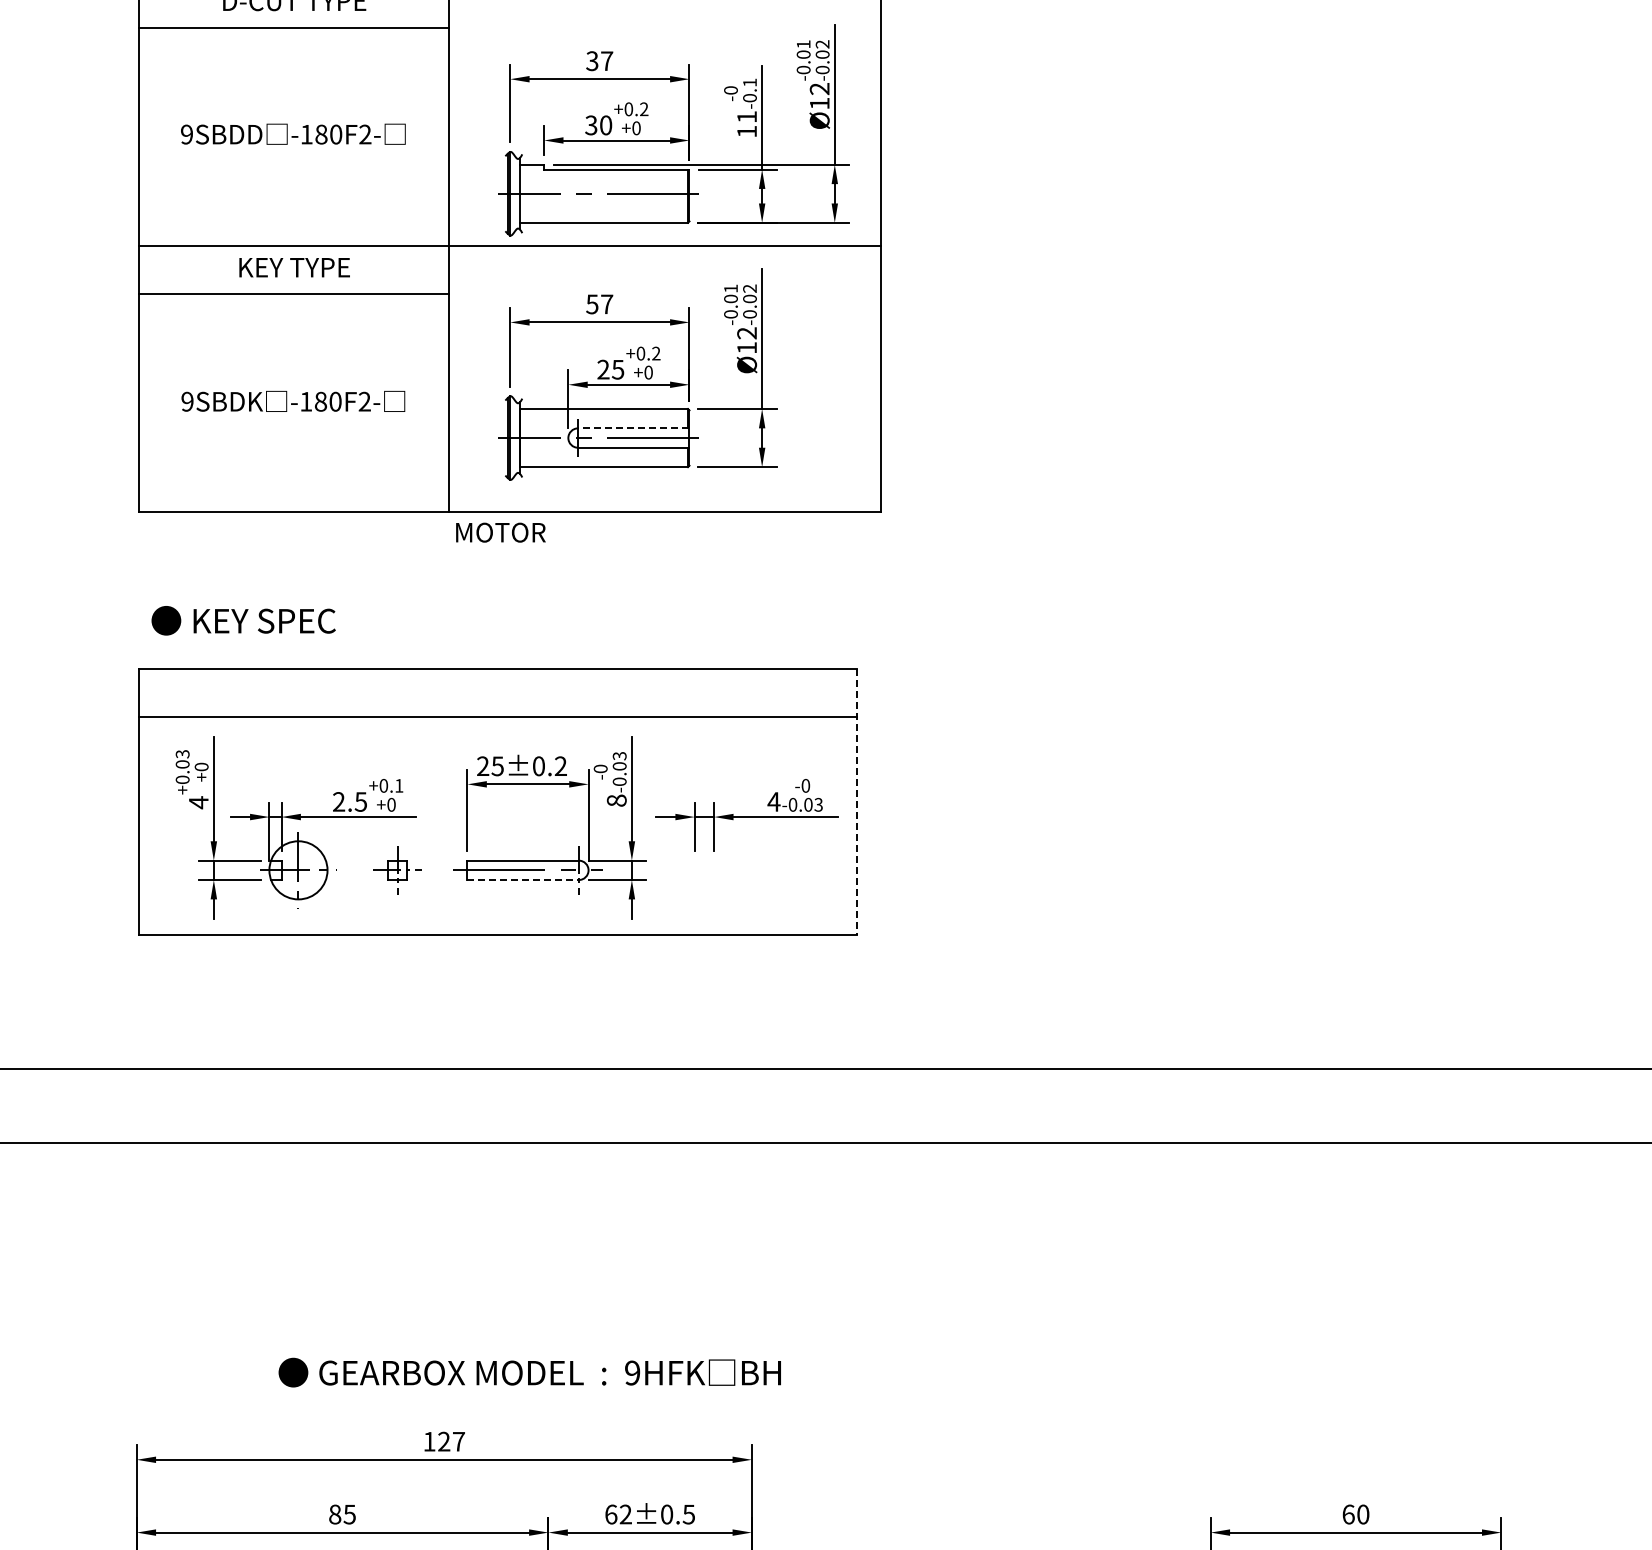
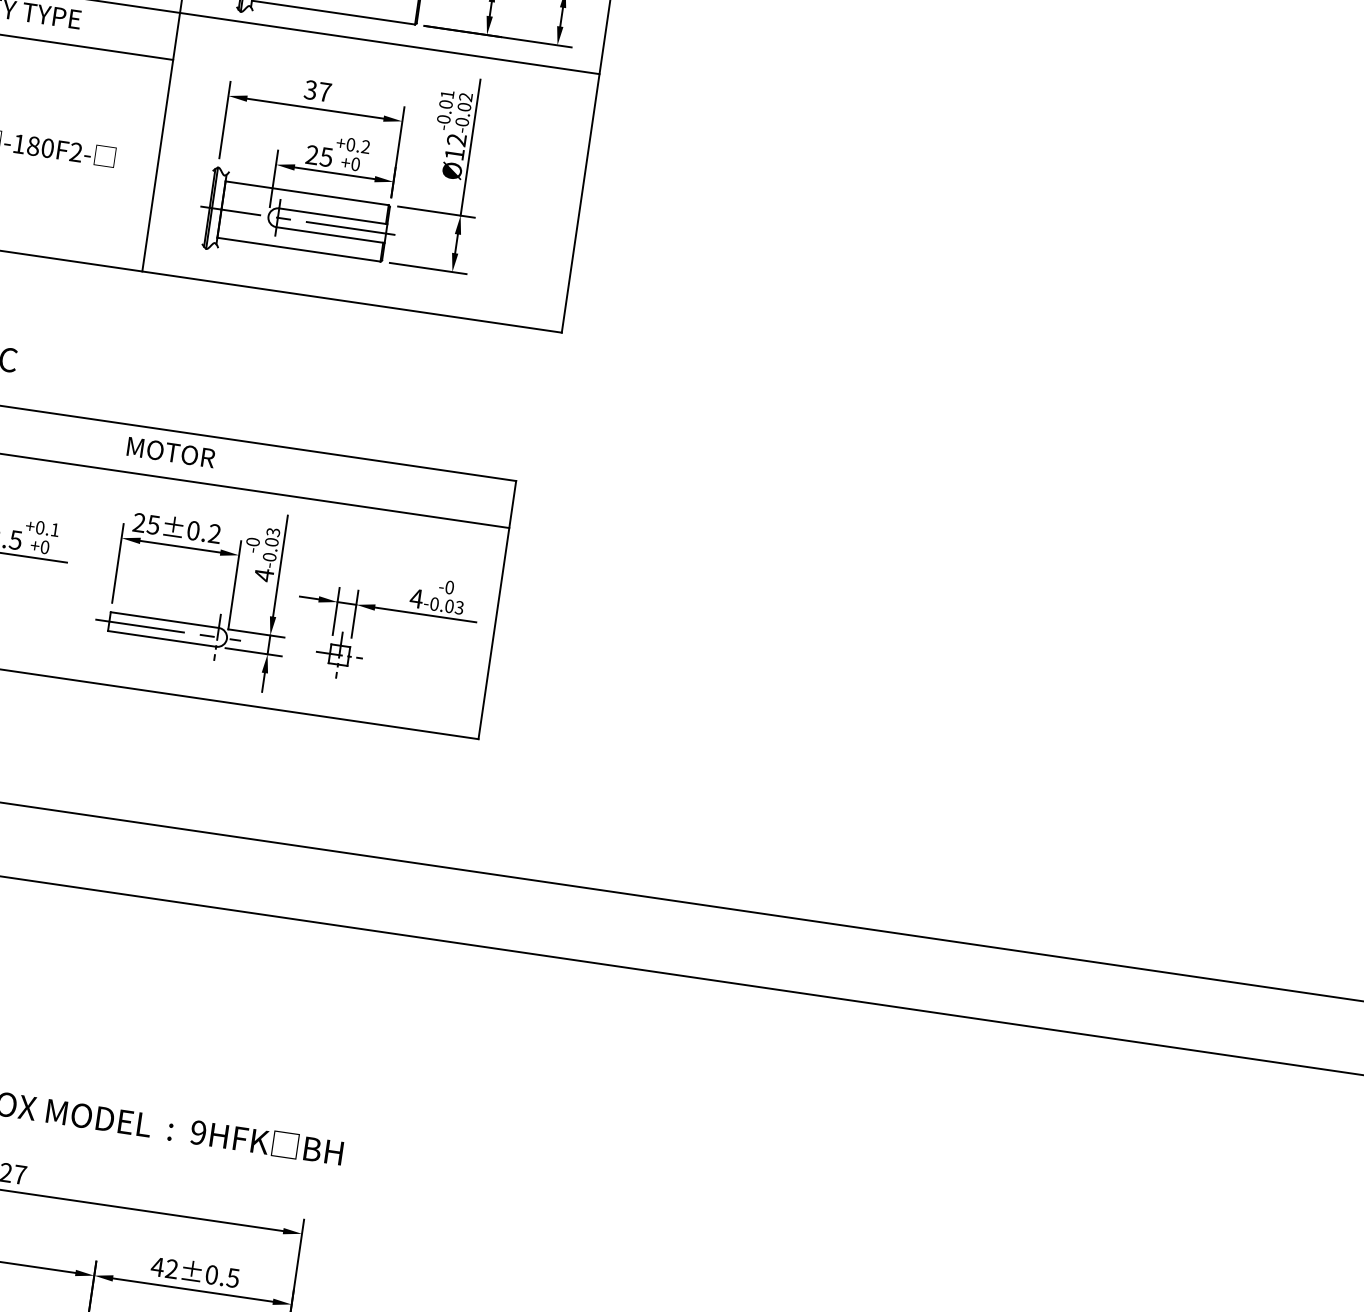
text: (592, 303) -> (310, 89), 57 -> 37
line: (633, 428) -> (333, 216), dashed -> solid
text: (500, 532) -> (170, 452), moved
text: (616, 800) -> (263, 574), 8 -> 4
line: (857, 802) -> (497, 610), dashed -> solid
part: (397, 870) -> (339, 655), moved
line: (523, 880) -> (162, 639), dashed -> solid
text: (610, 1514) -> (157, 1266), 62 -> 42

